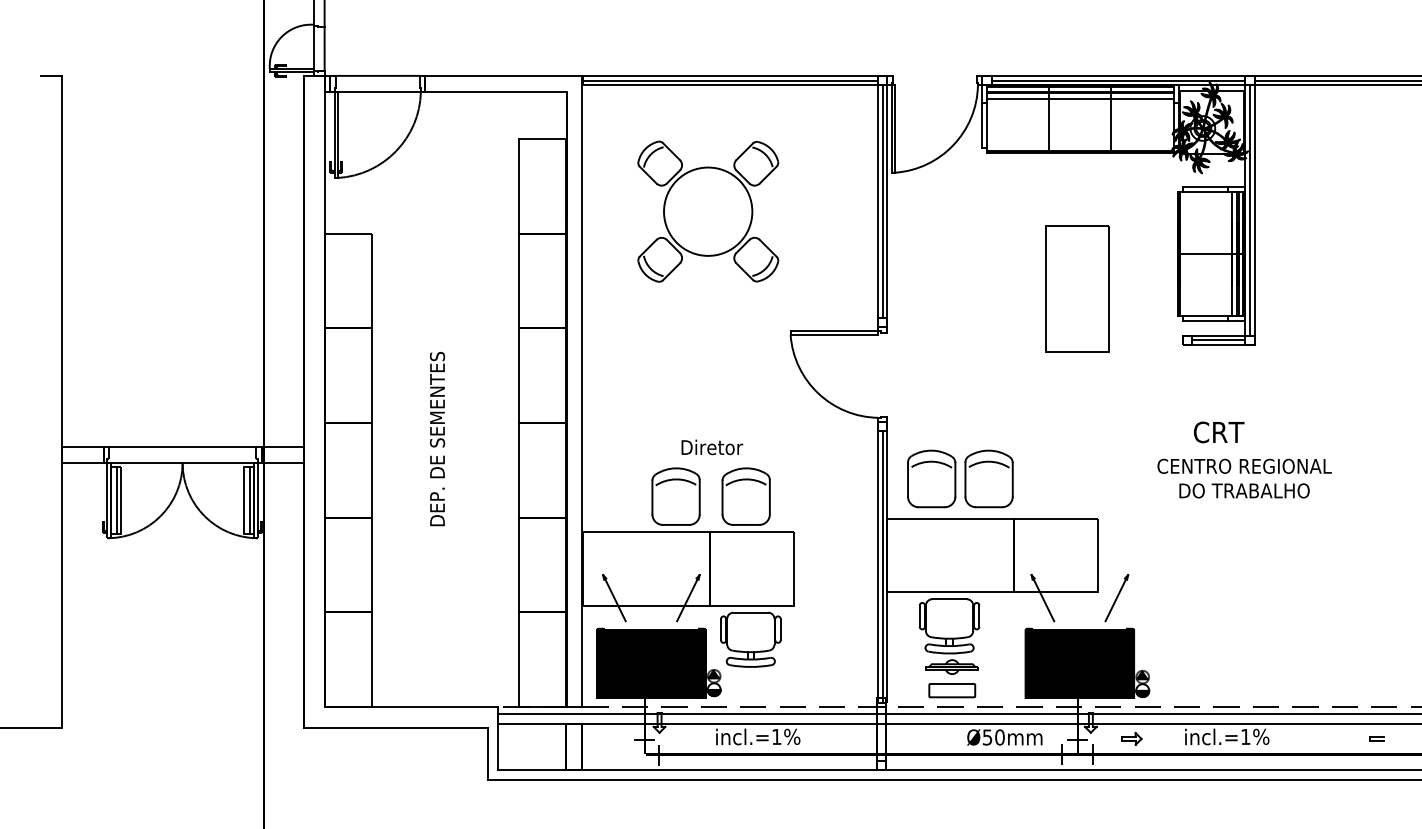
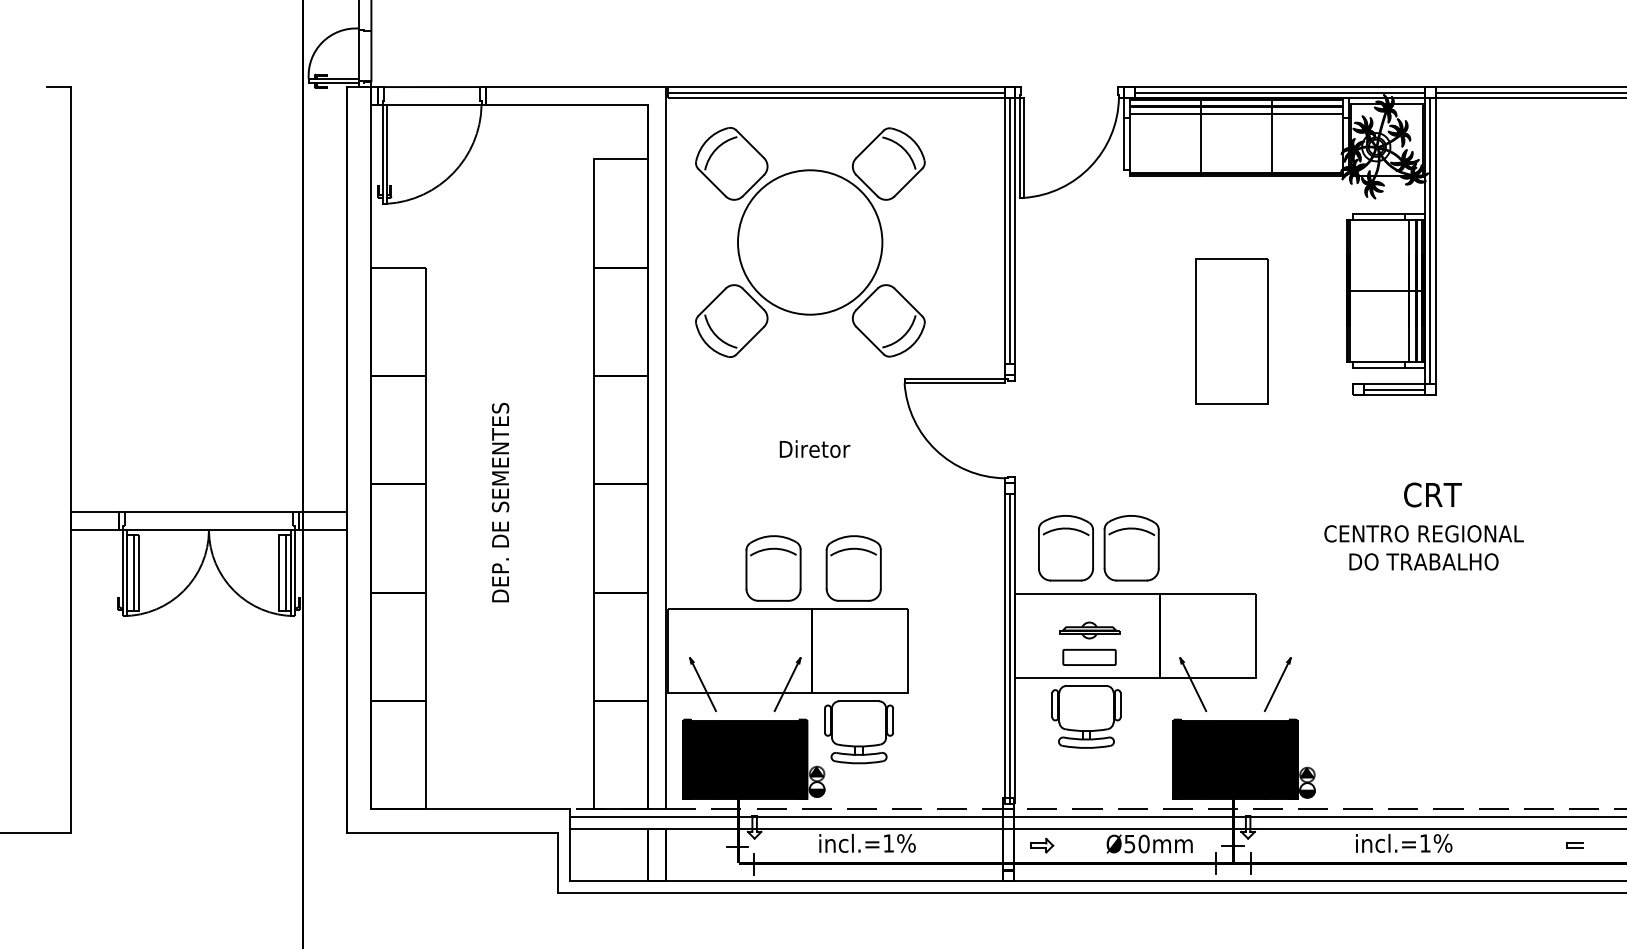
part: (708, 211) -> (810, 242), size x1.43
text: (1218, 431) -> (1432, 494), moved
text: (711, 446) -> (814, 448), moved
part: (952, 678) -> (1089, 643), moved
part: (1132, 738) -> (1042, 845), moved

